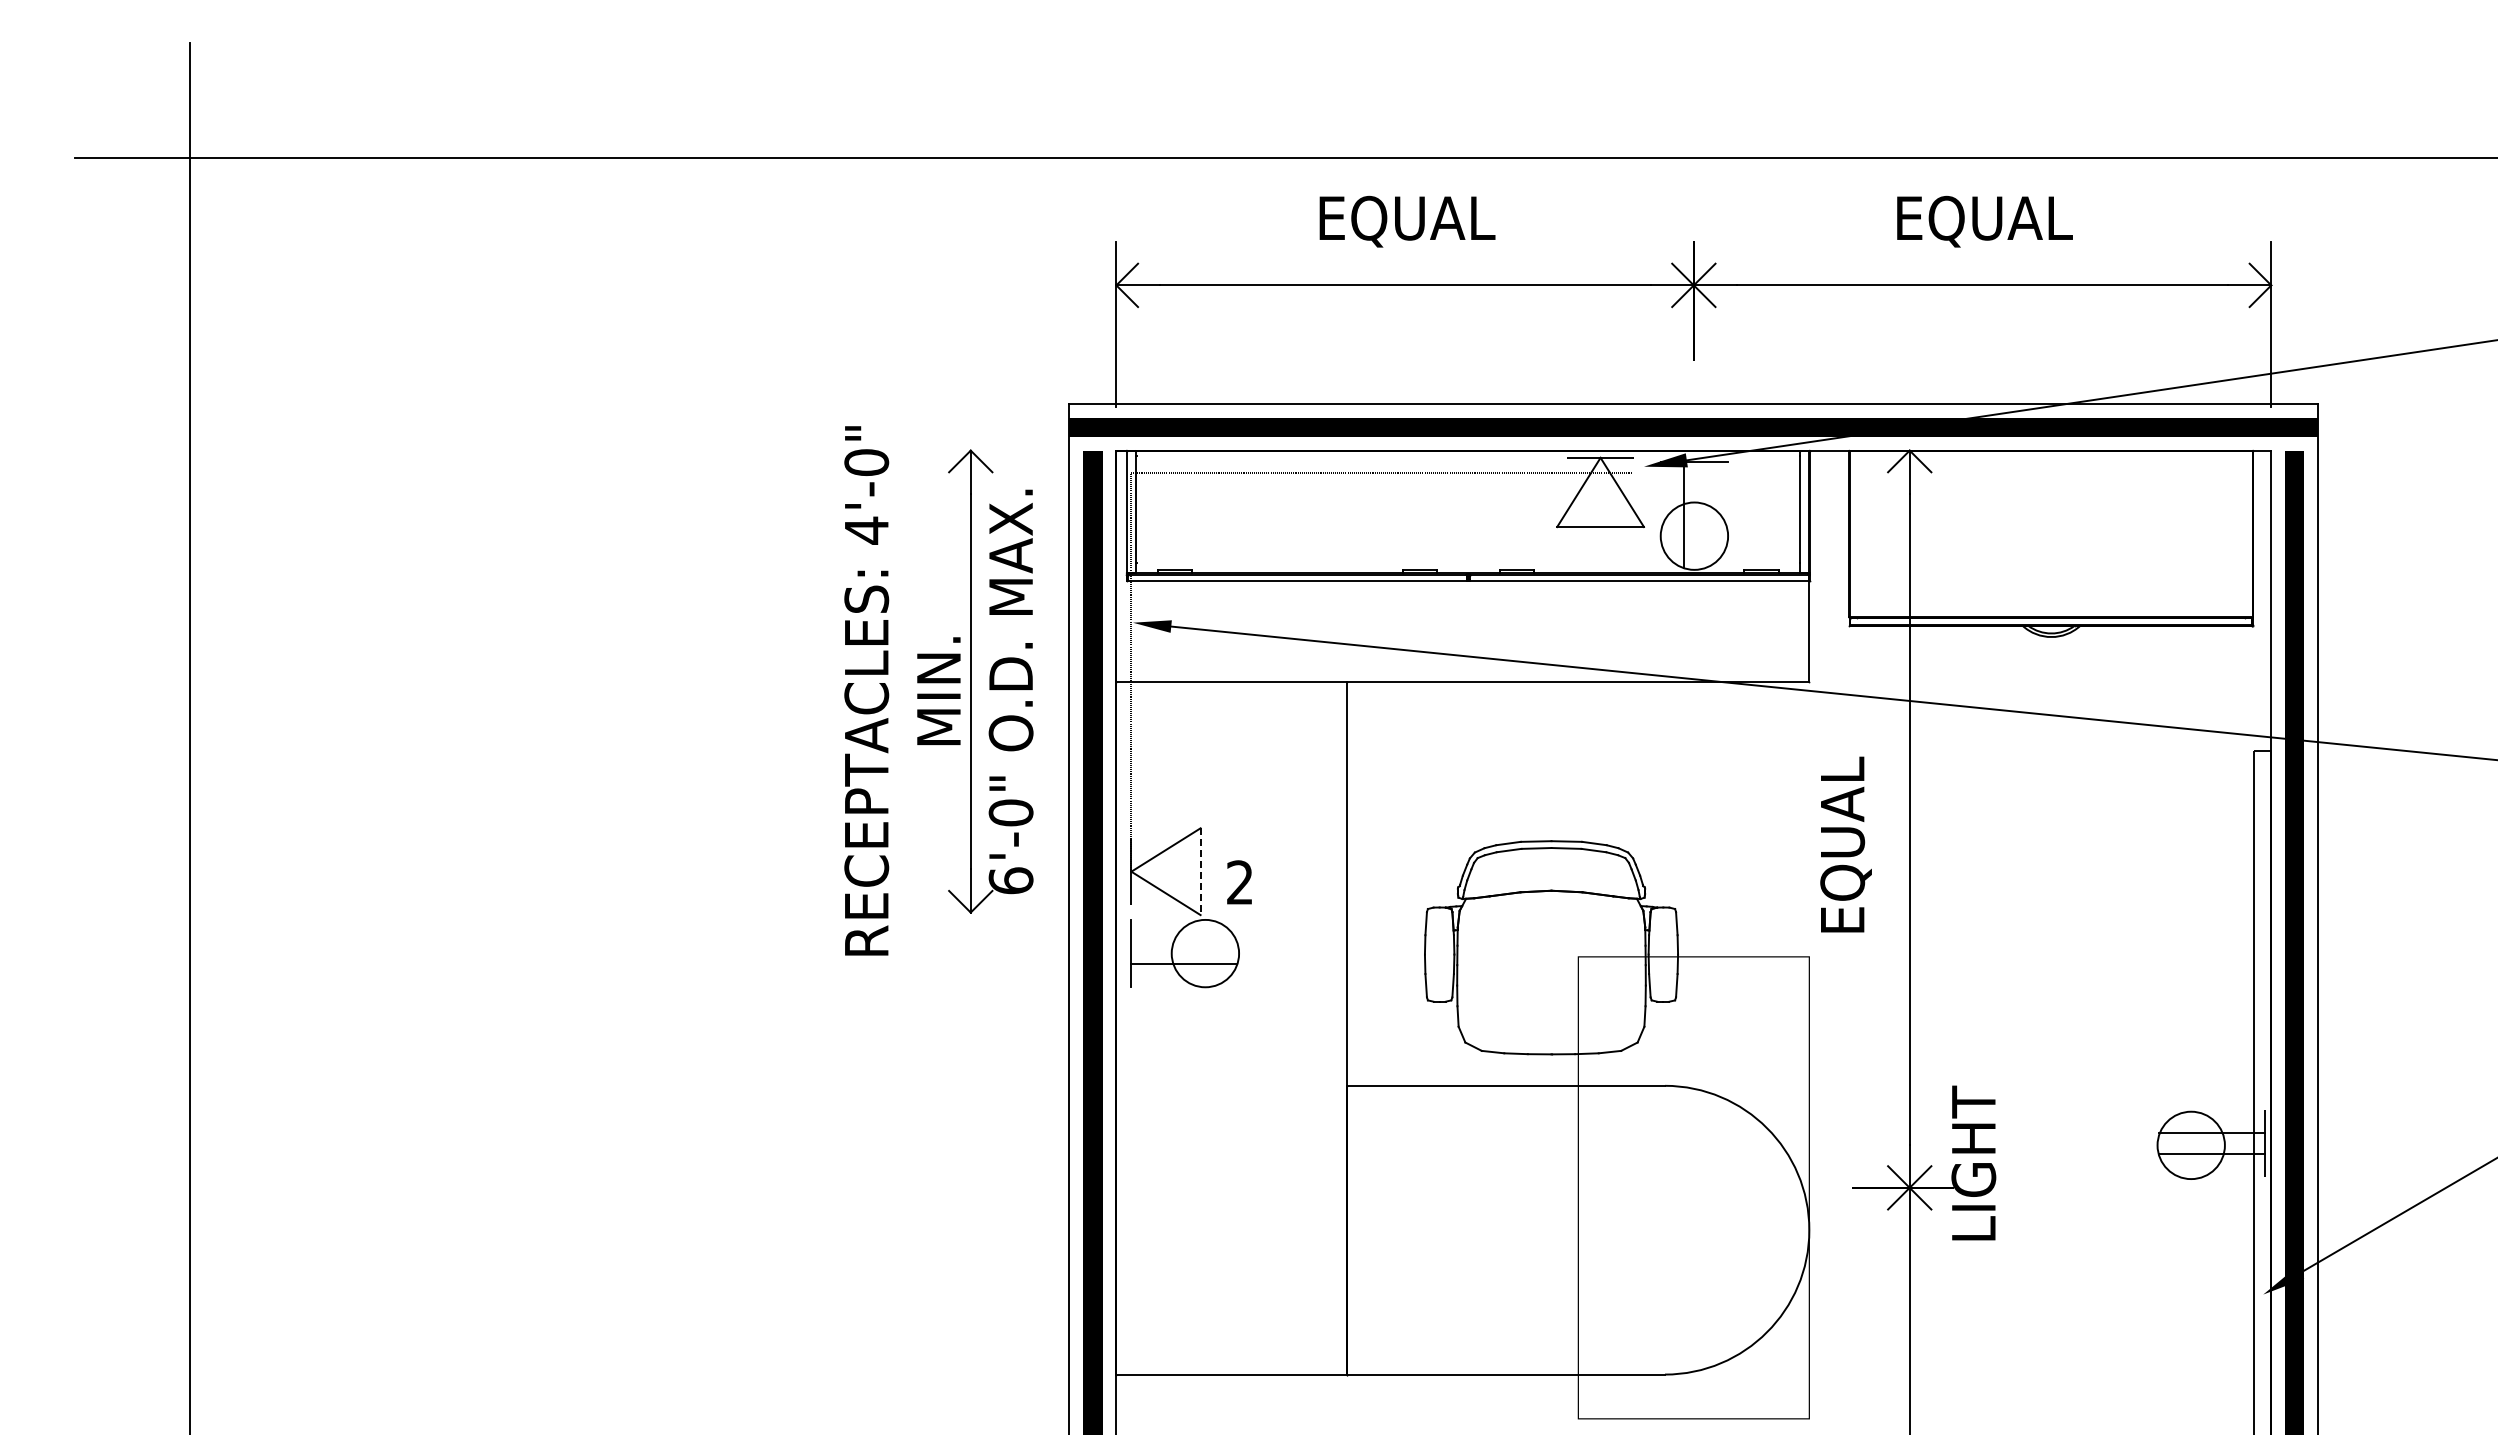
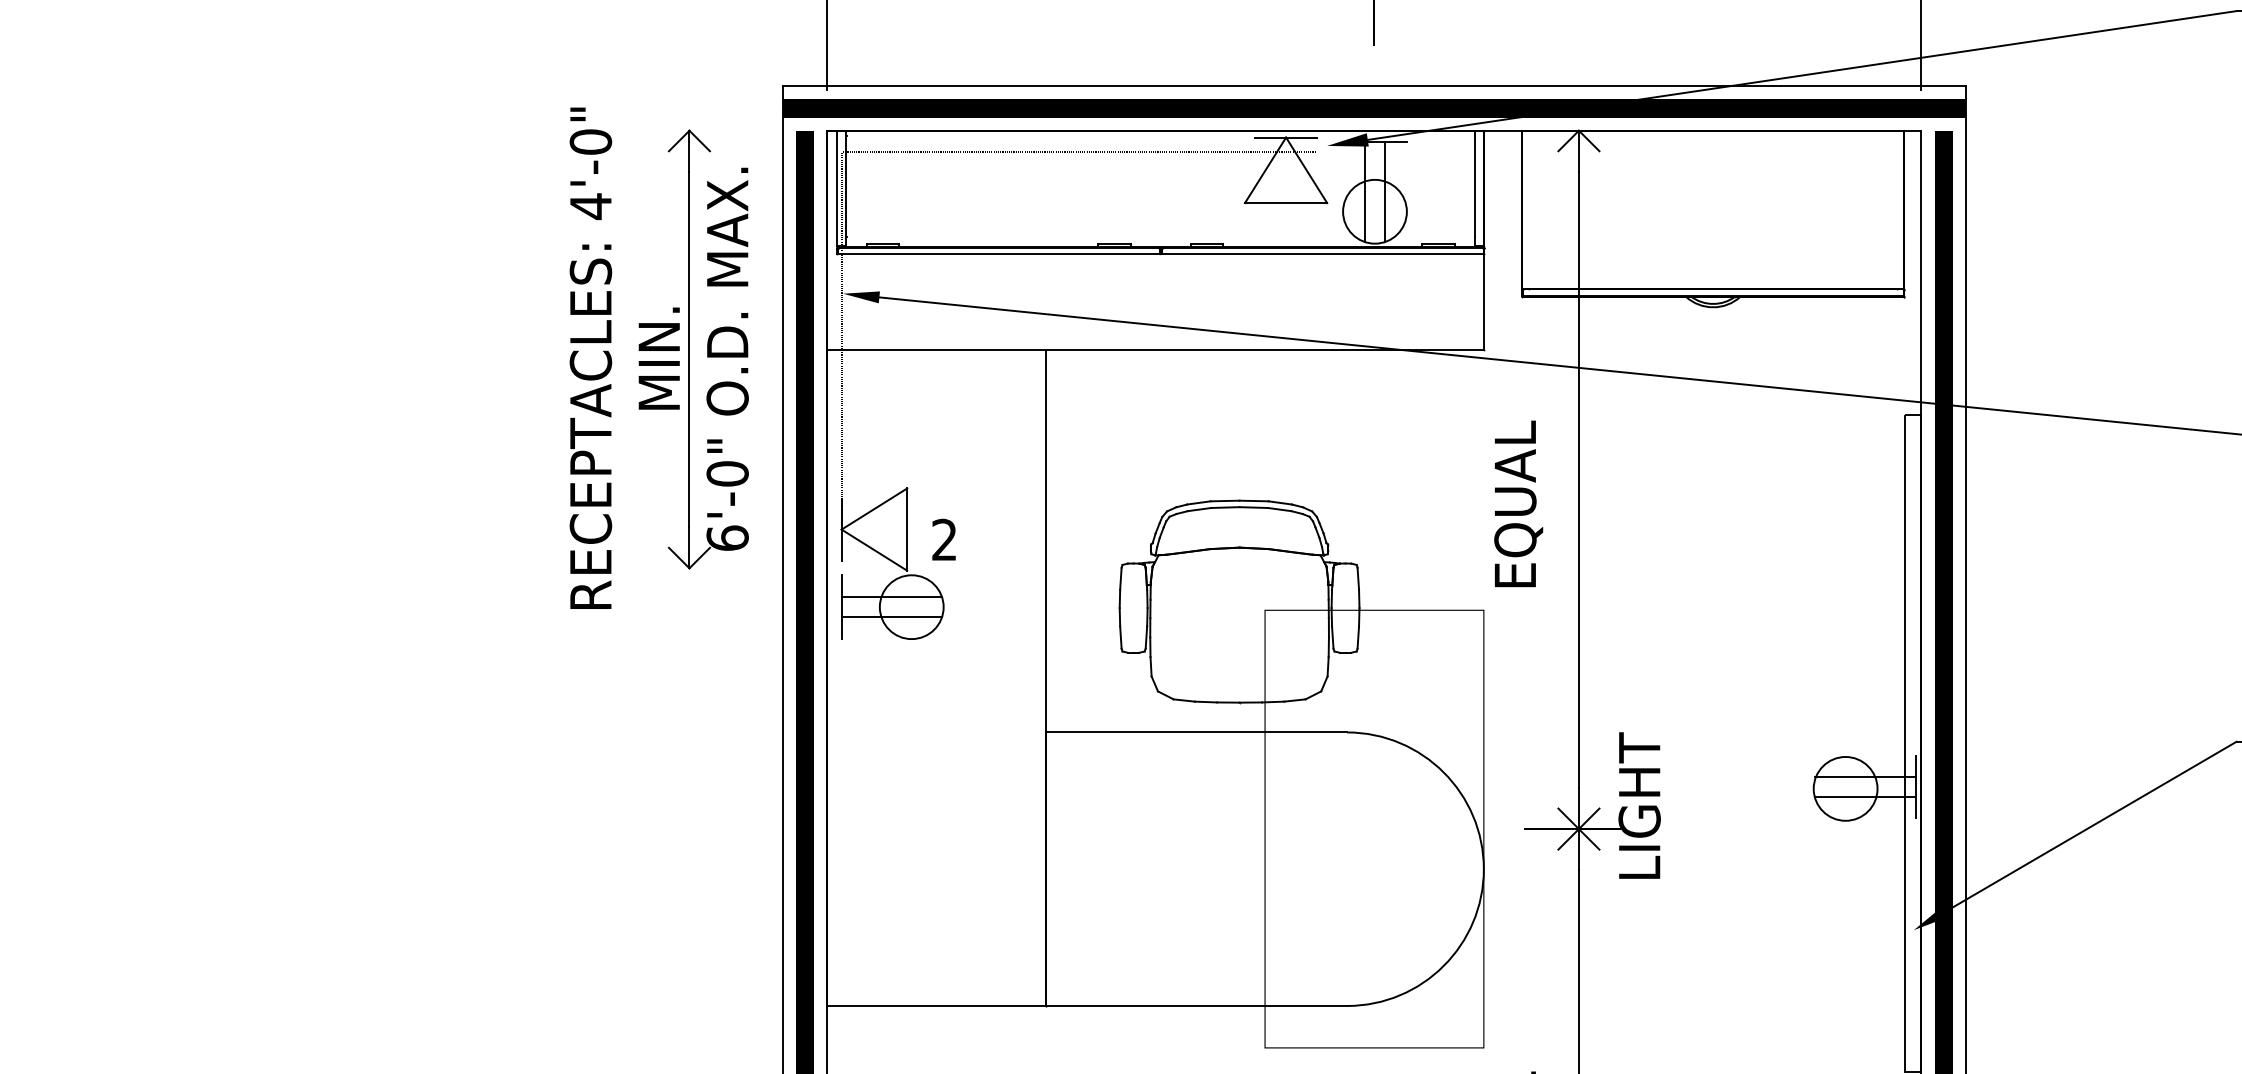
line: (1705, 515) -> (1385, 192), added
line: (1200, 872) -> (907, 530), dashed -> solid
line: (1184, 942) -> (891, 596), added

